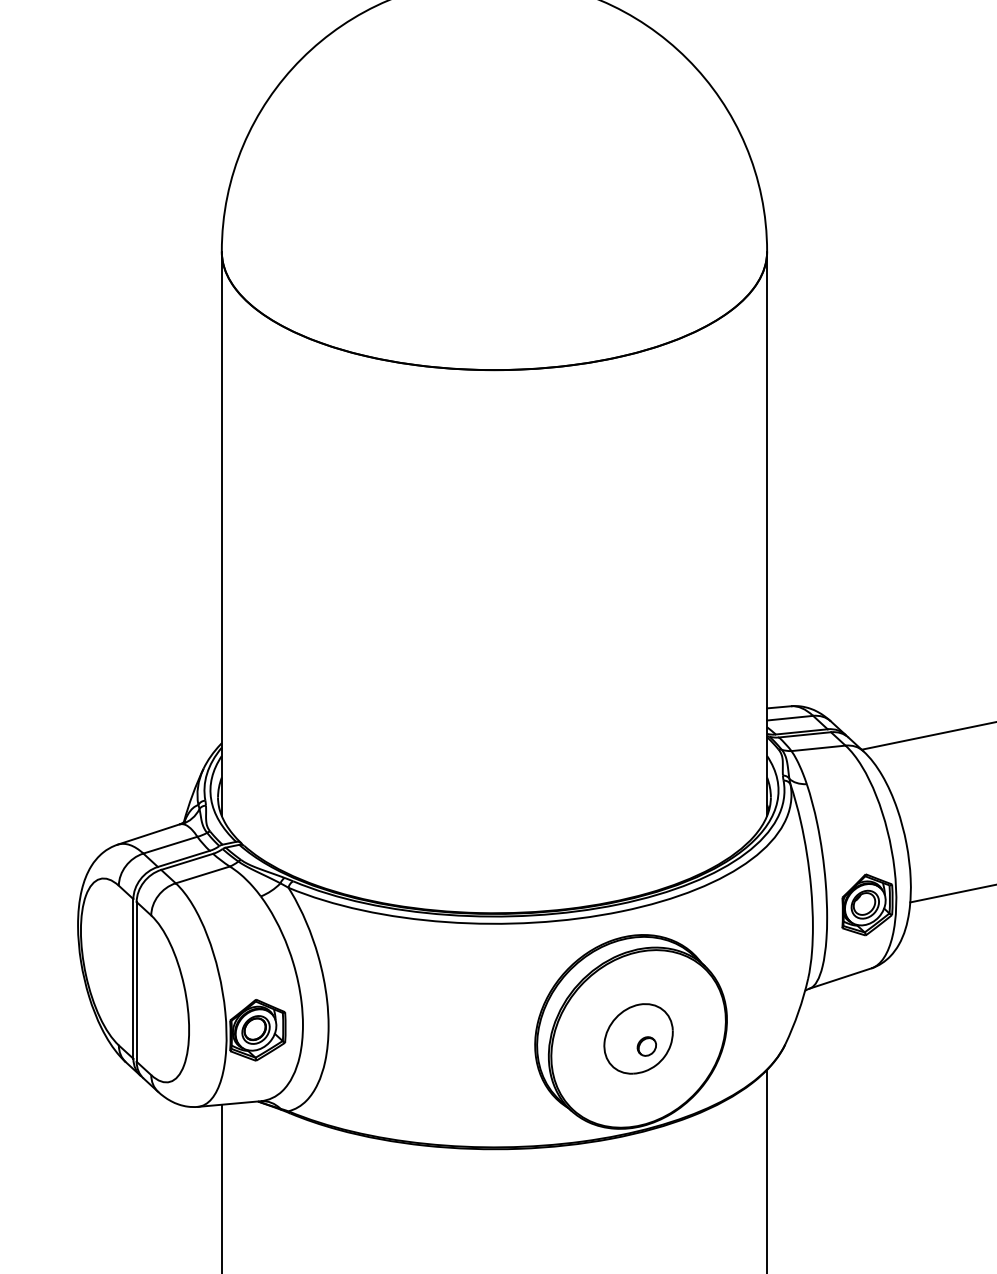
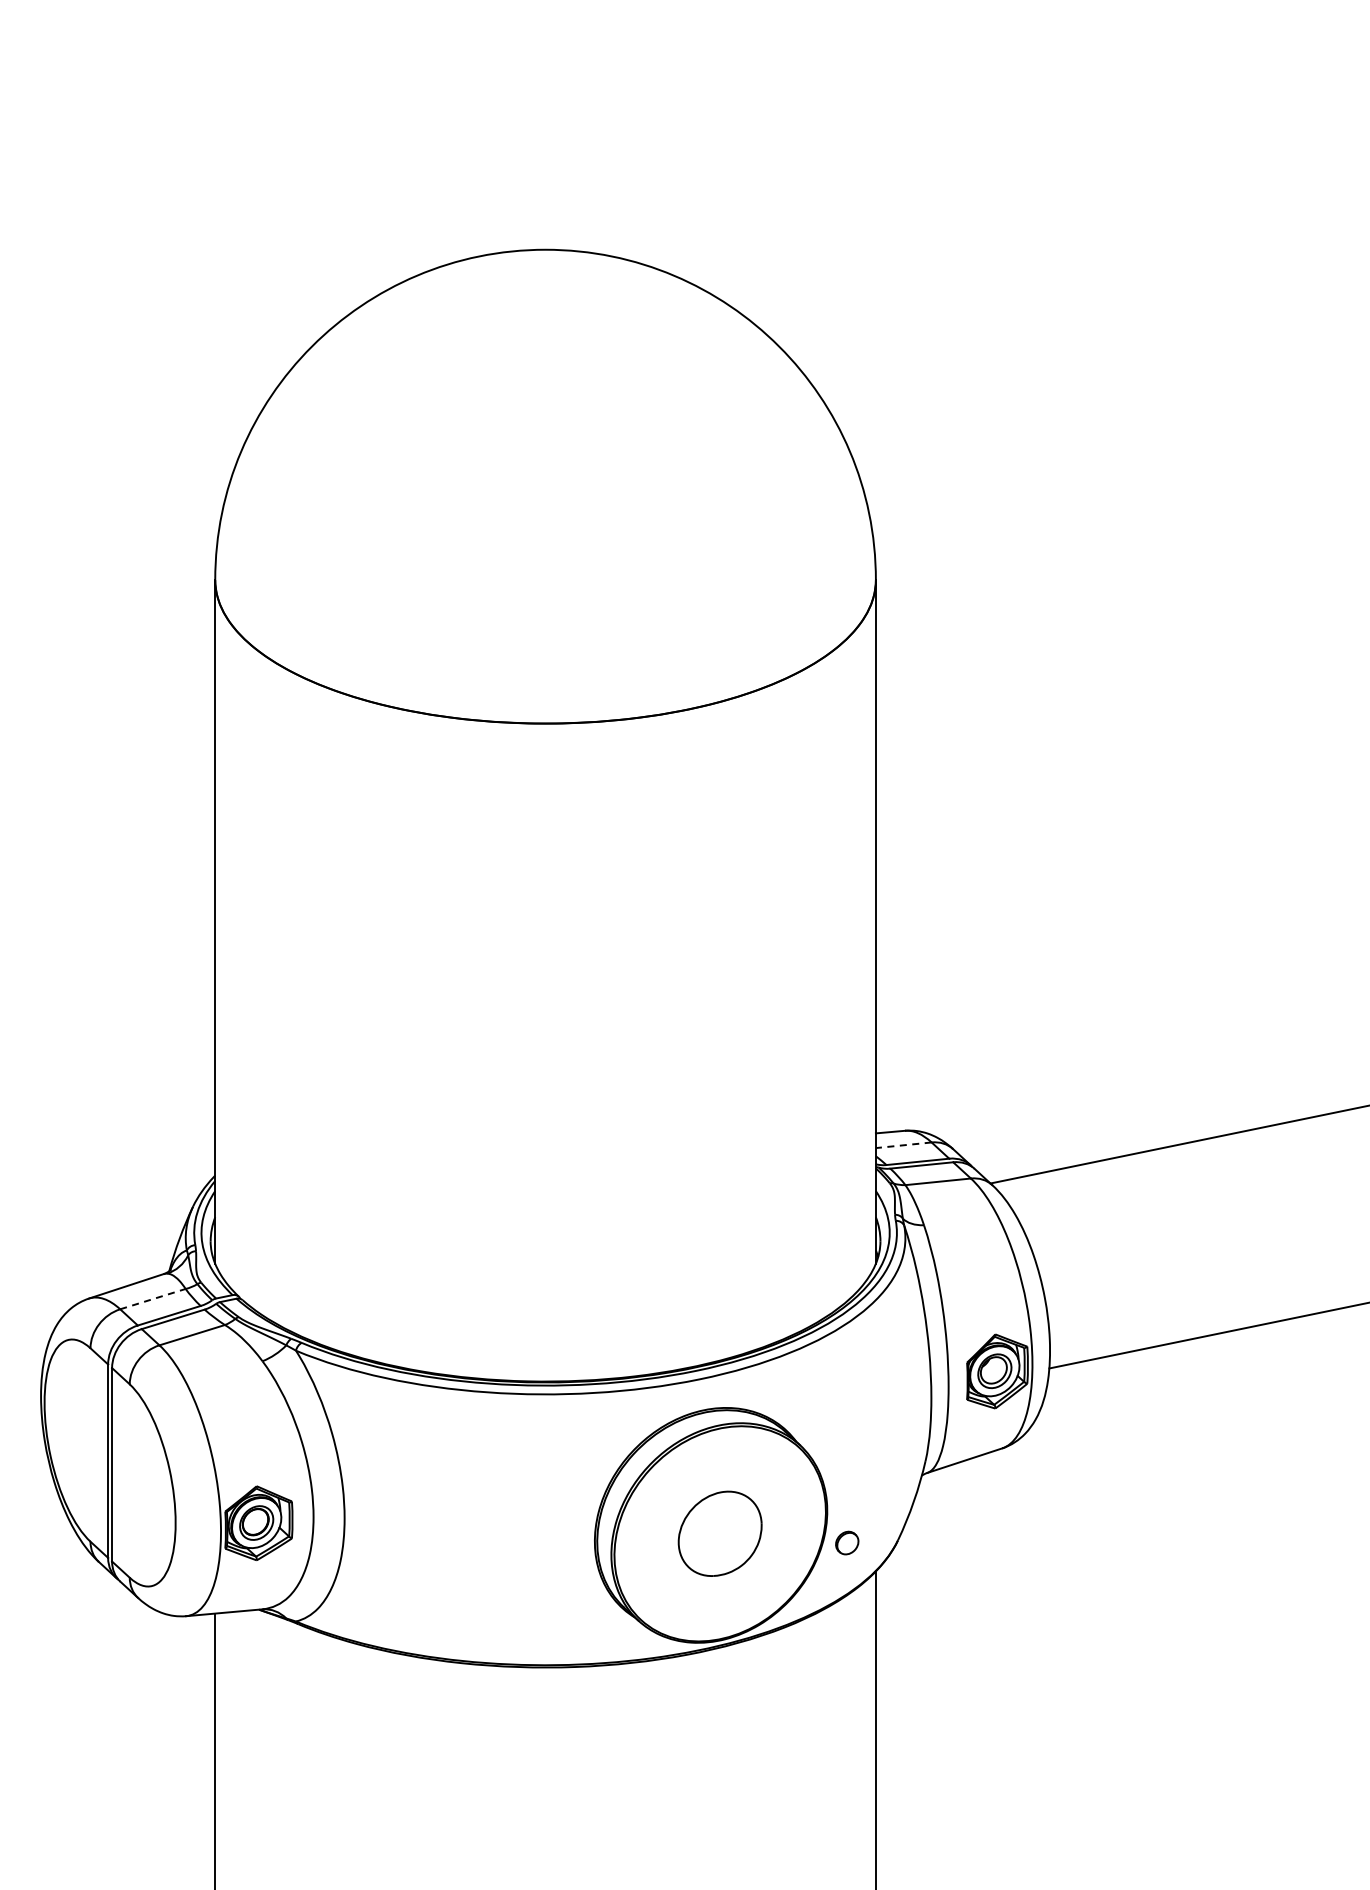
line: (789, 718) -> (903, 1145), solid -> dashed
line: (170, 844) -> (153, 1298), solid -> dashed
part: (647, 1046) -> (847, 1542), moved

